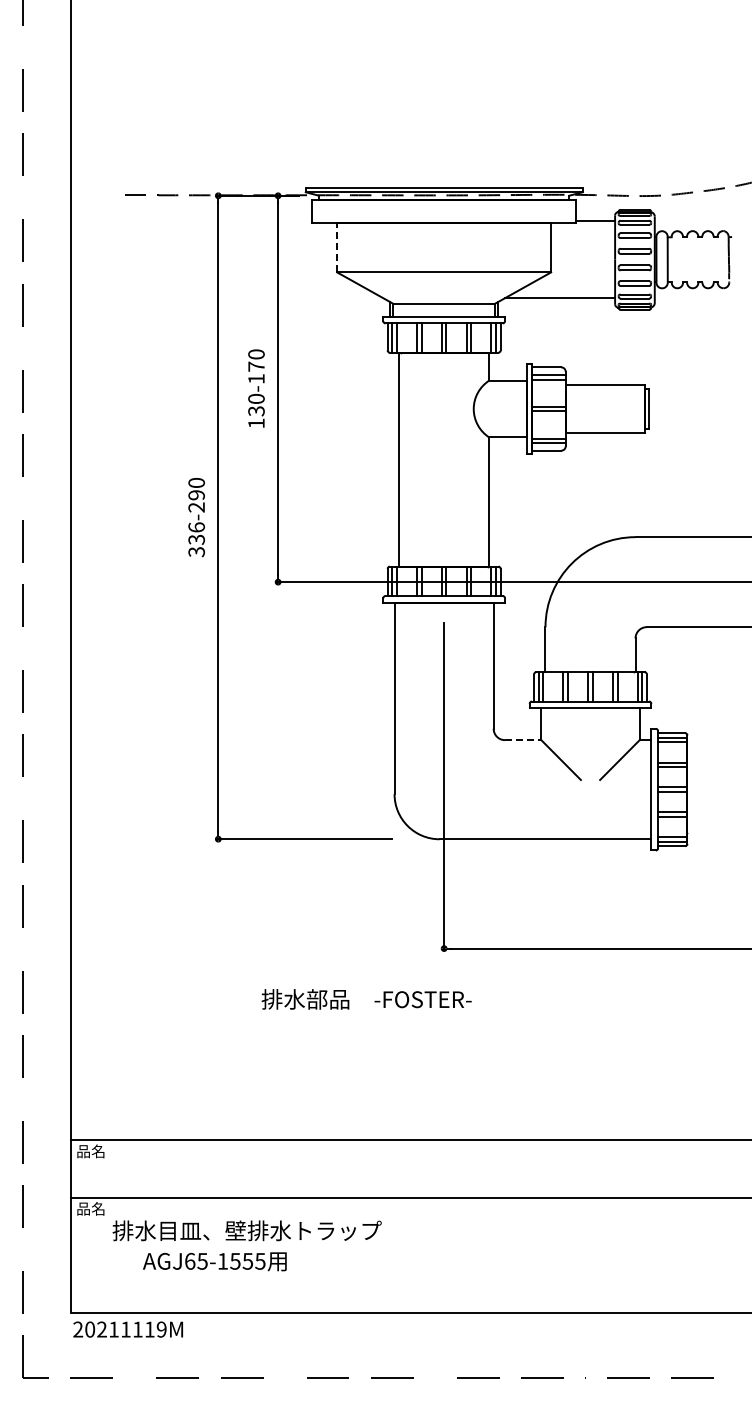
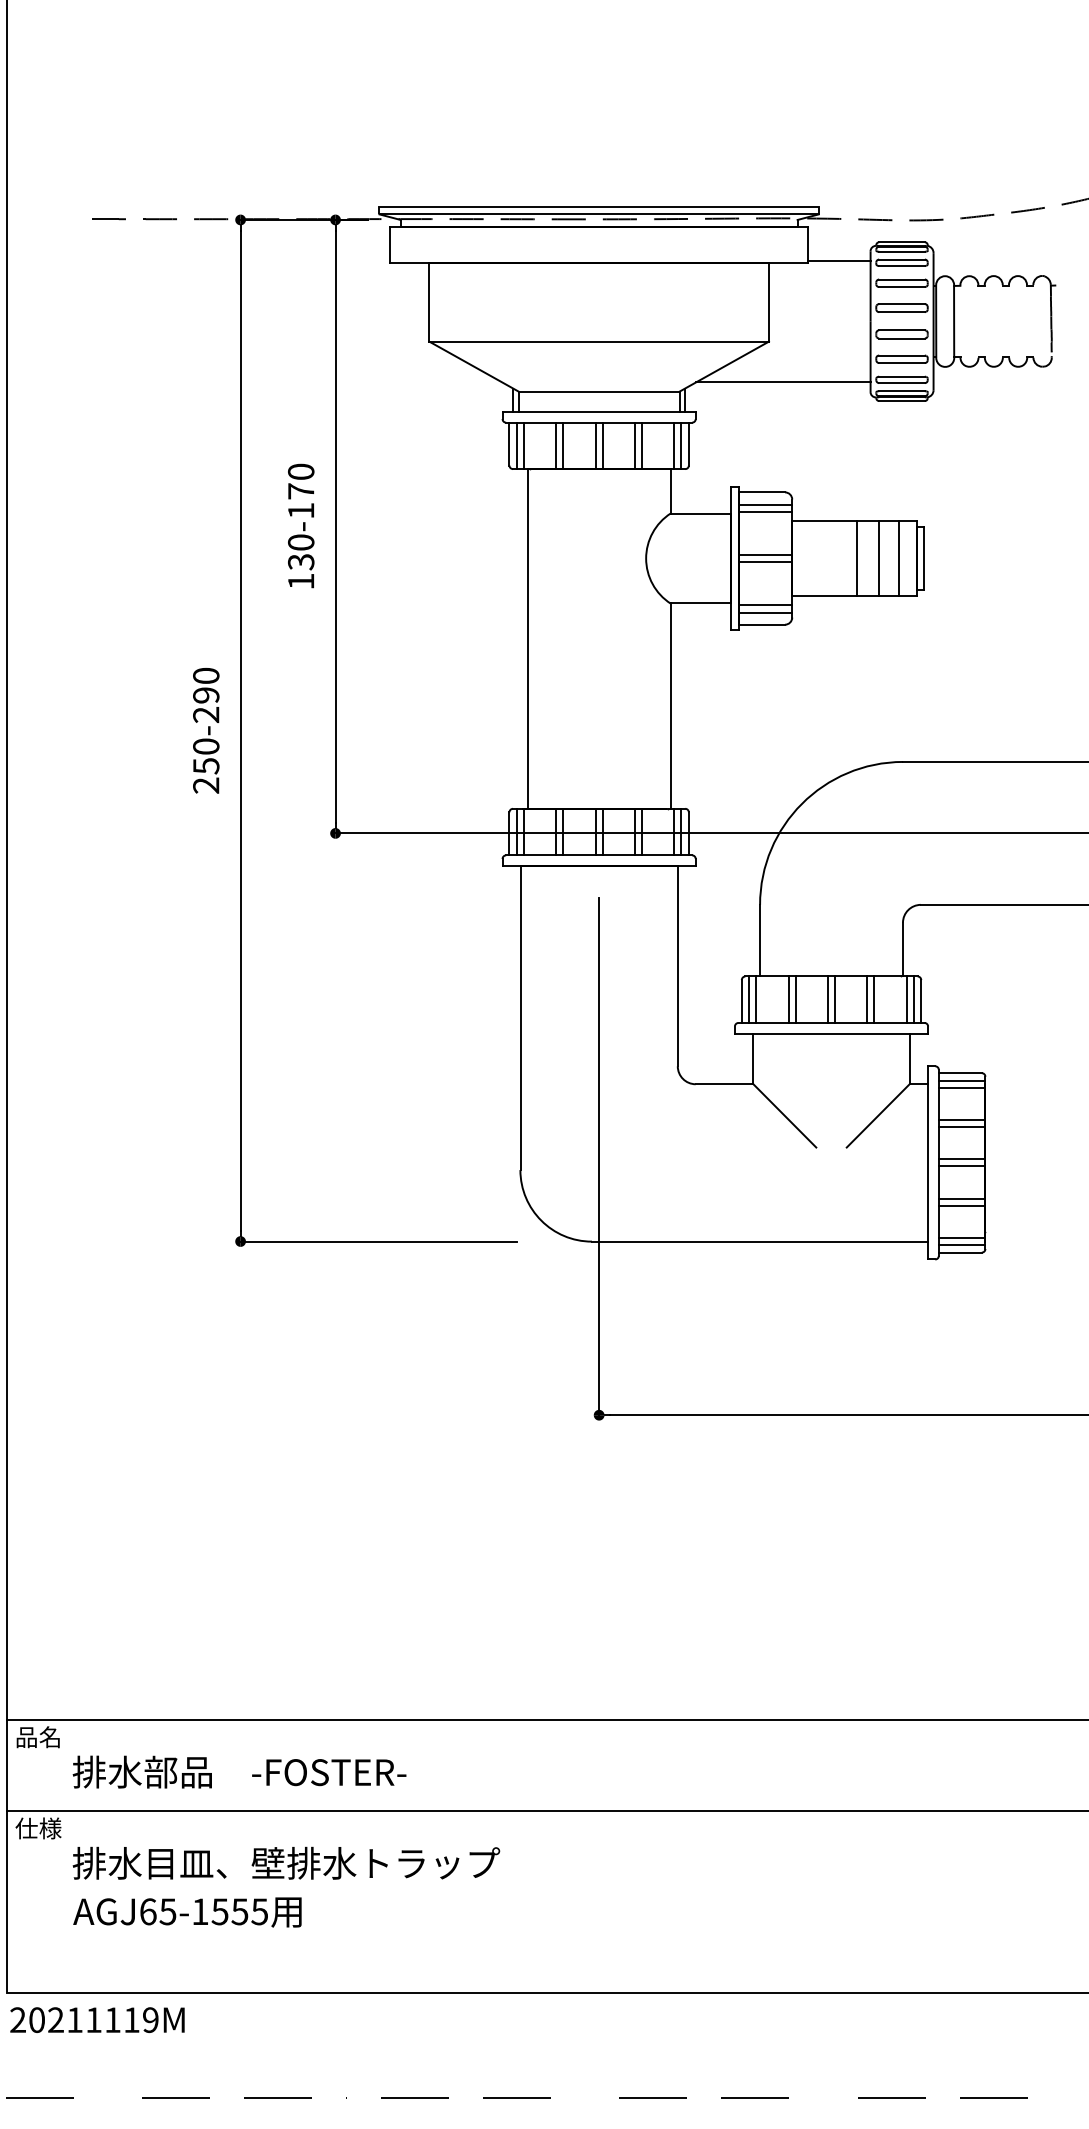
line: (337, 247) -> (429, 302), dashed -> solid
line: (606, 408) -> (856, 557), added
line: (620, 408) -> (879, 557), added
line: (633, 408) -> (899, 557), added
text: (196, 539) -> (205, 765), 336-290 -> 250-290
line: (523, 740) -> (725, 1084), dashed -> solid
text: (366, 999) -> (239, 1772), moved
text: (90, 1208) -> (37, 1827), 品名 -> 仕様
text: (214, 1261) -> (186, 1911), moved

